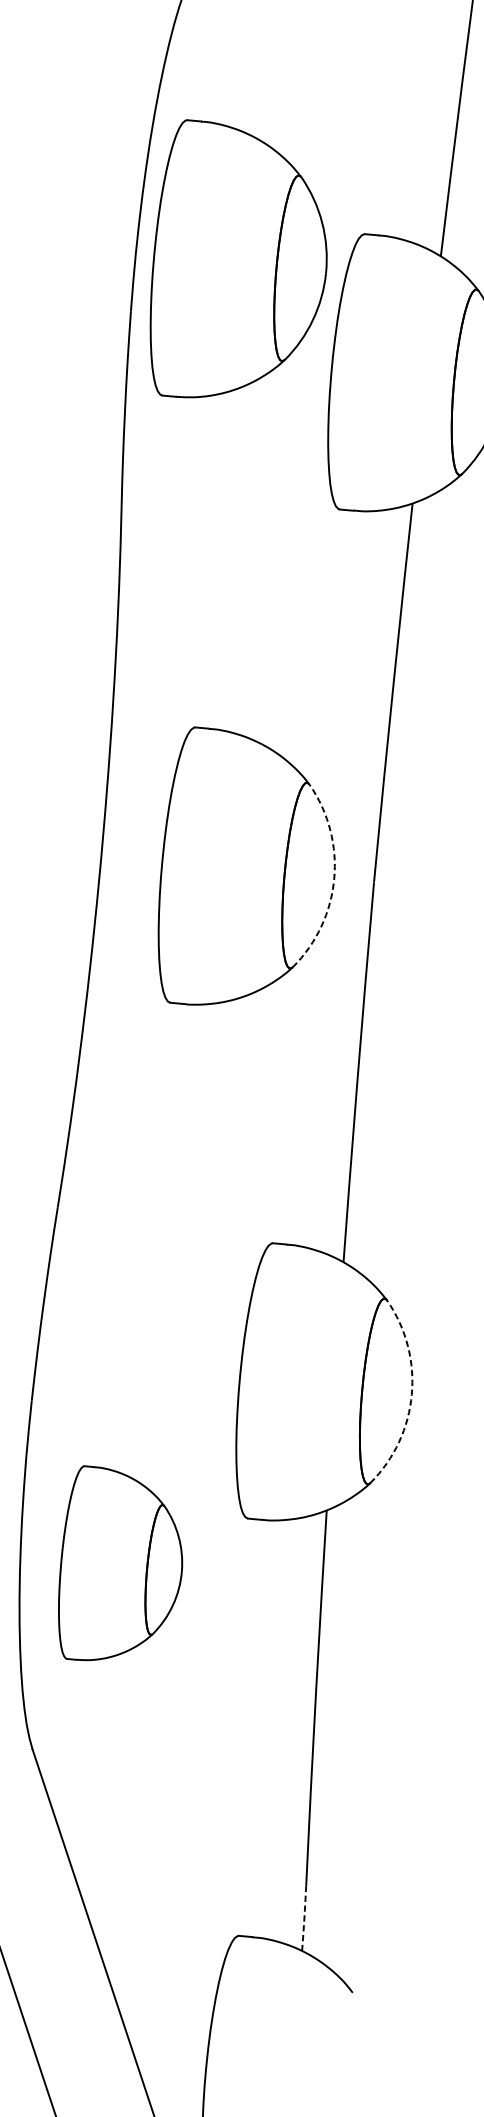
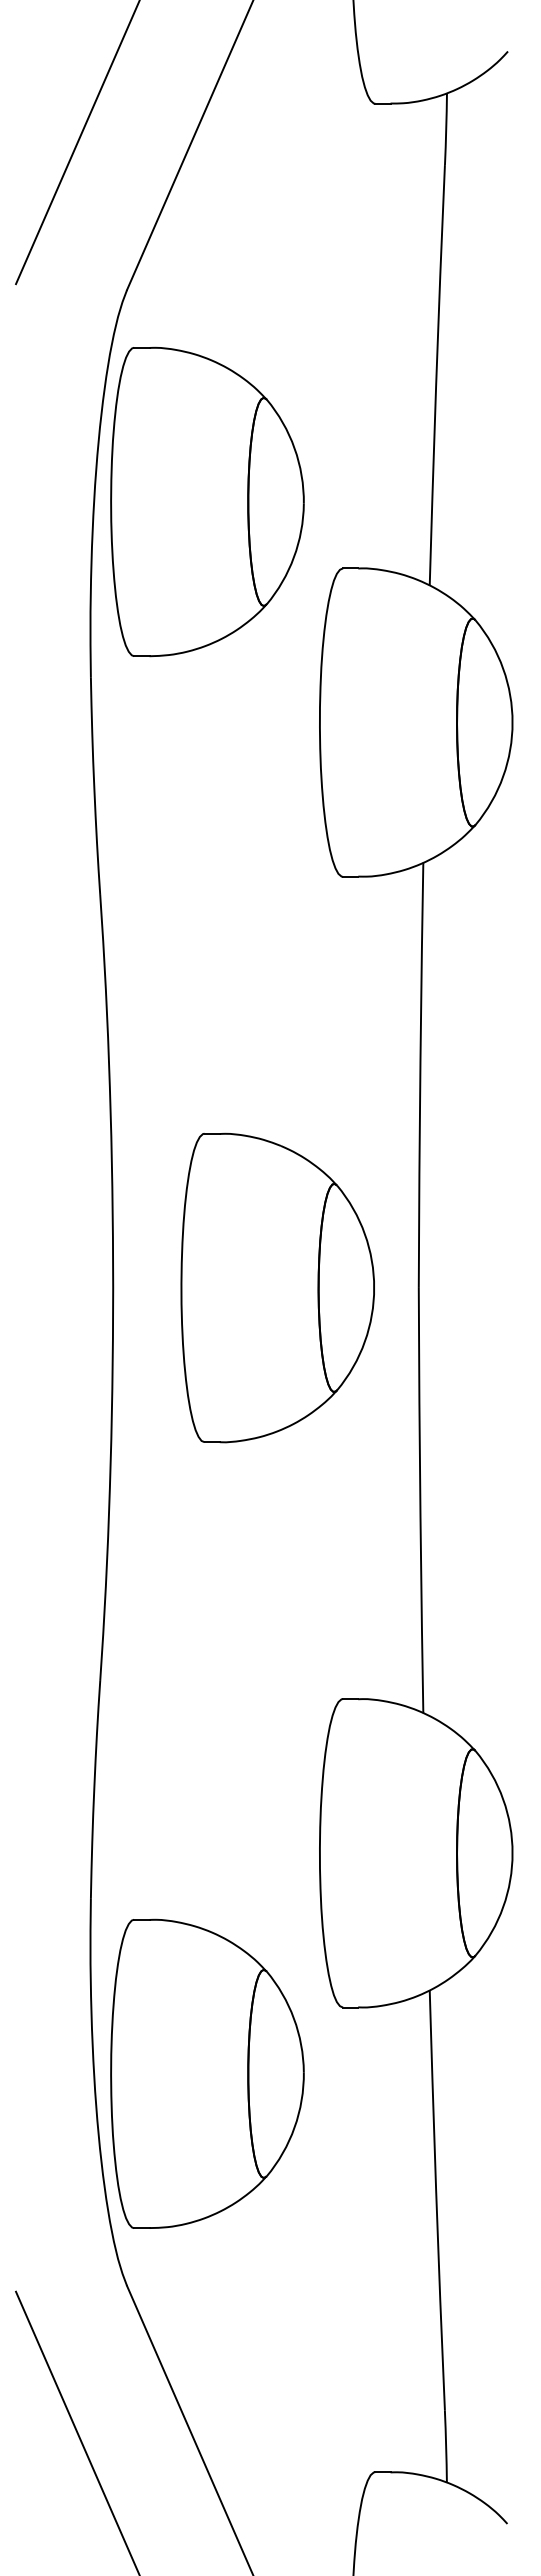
part: (240, 263) -> (207, 501), moved
arc: (334, 878) -> (374, 1287), dashed -> solid
arc: (411, 1394) -> (512, 1853), dashed -> solid
part: (121, 1566) -> (207, 2073), size x1.43
arc: (304, 1918) -> (446, 2446), dashed -> solid

